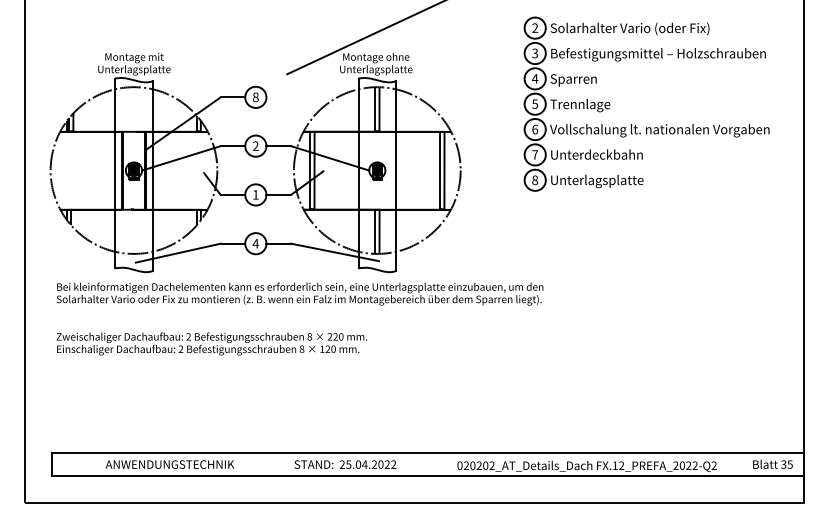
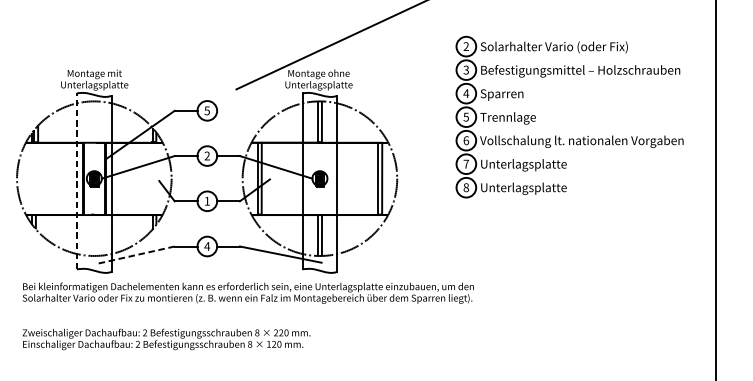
text: (255, 96) -> (206, 110), 8 -> 5
text: (613, 155) -> (538, 164), Unterdeckbahn -> Unterlagsplatte
line: (115, 173) -> (77, 181), solid -> dashed
line: (177, 253) -> (134, 255), solid -> dashed

